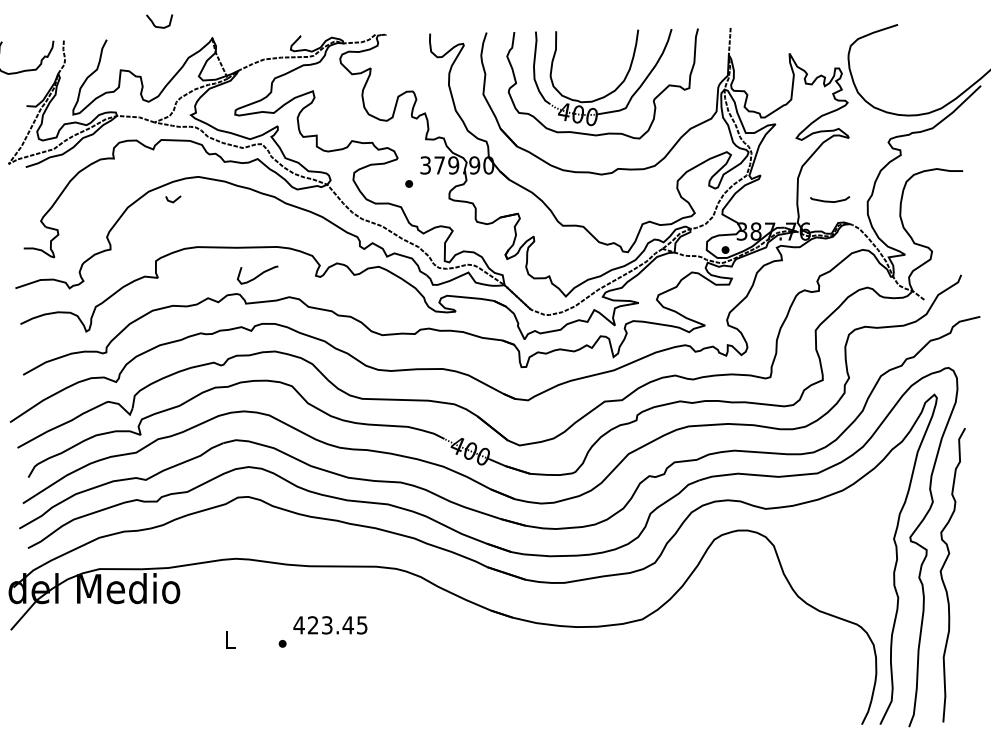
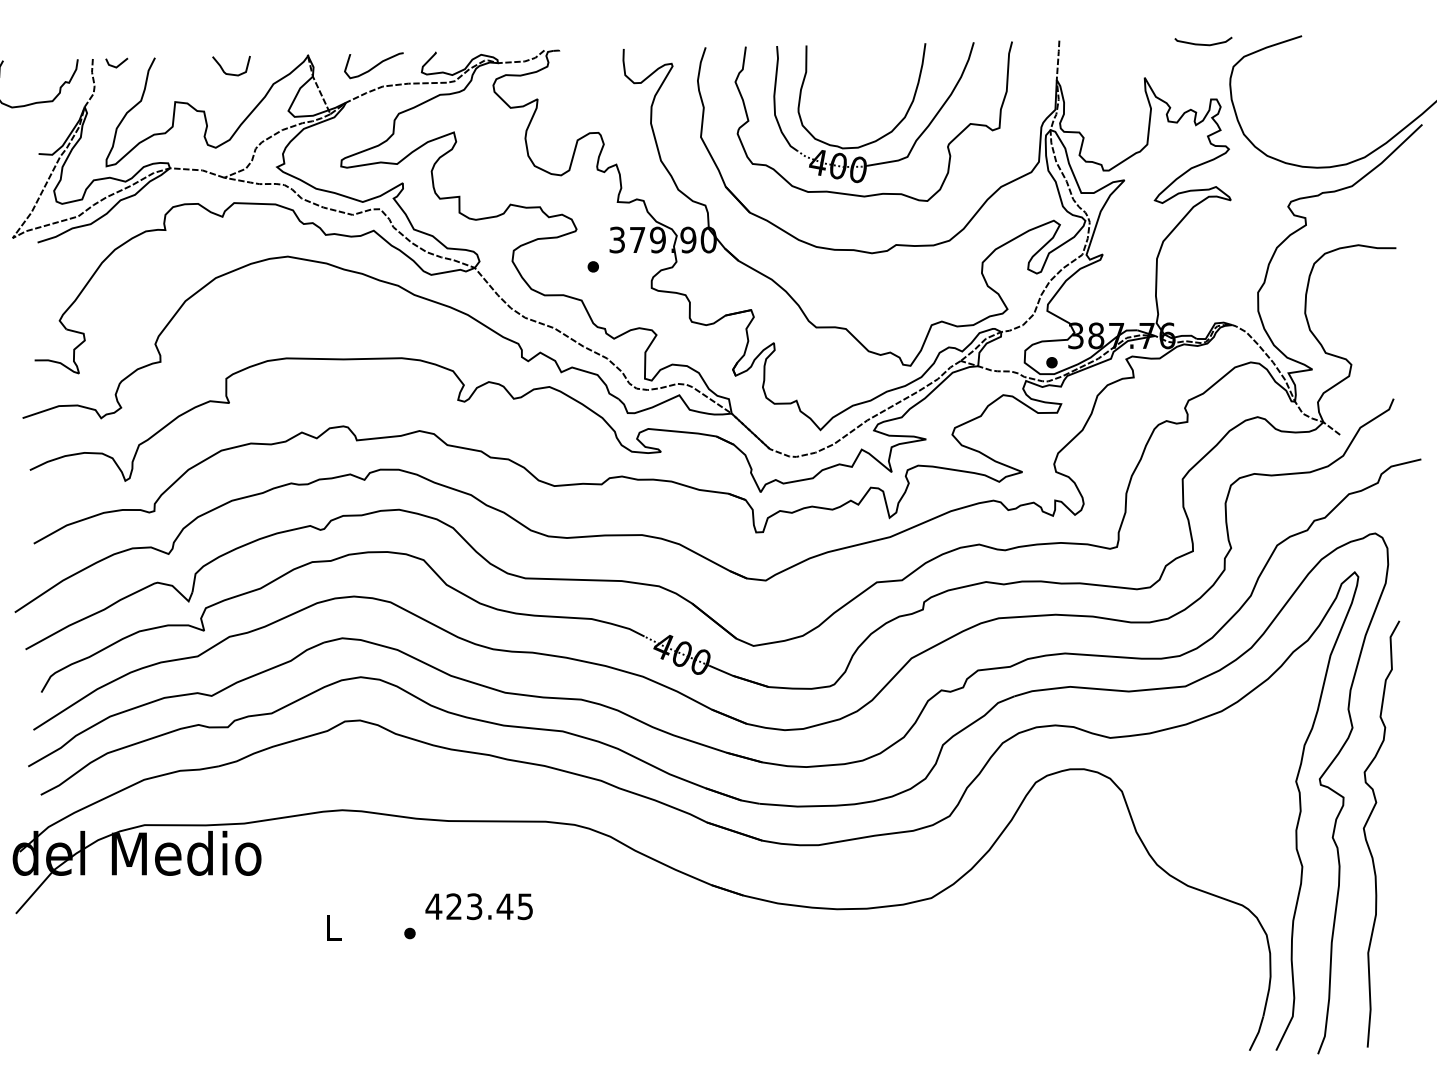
curve: (159, 26) -> (231, 73), moved
line: (173, 200) -> (116, 64), moved
curve: (829, 200) -> (1202, 42), moved
curve: (258, 274) -> (374, 64), moved

